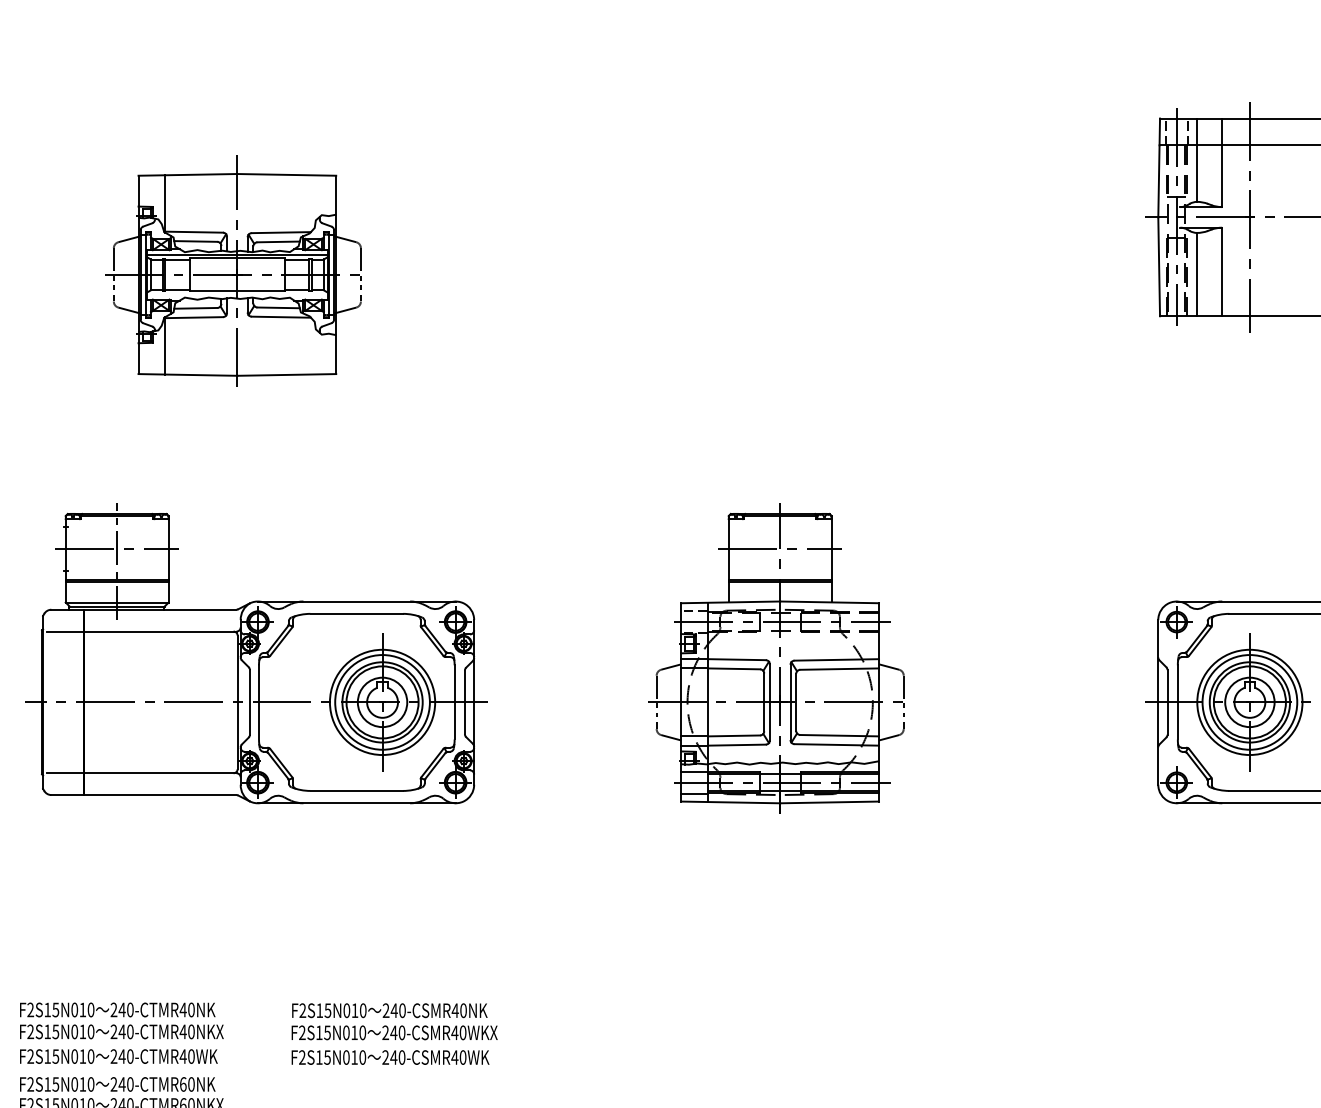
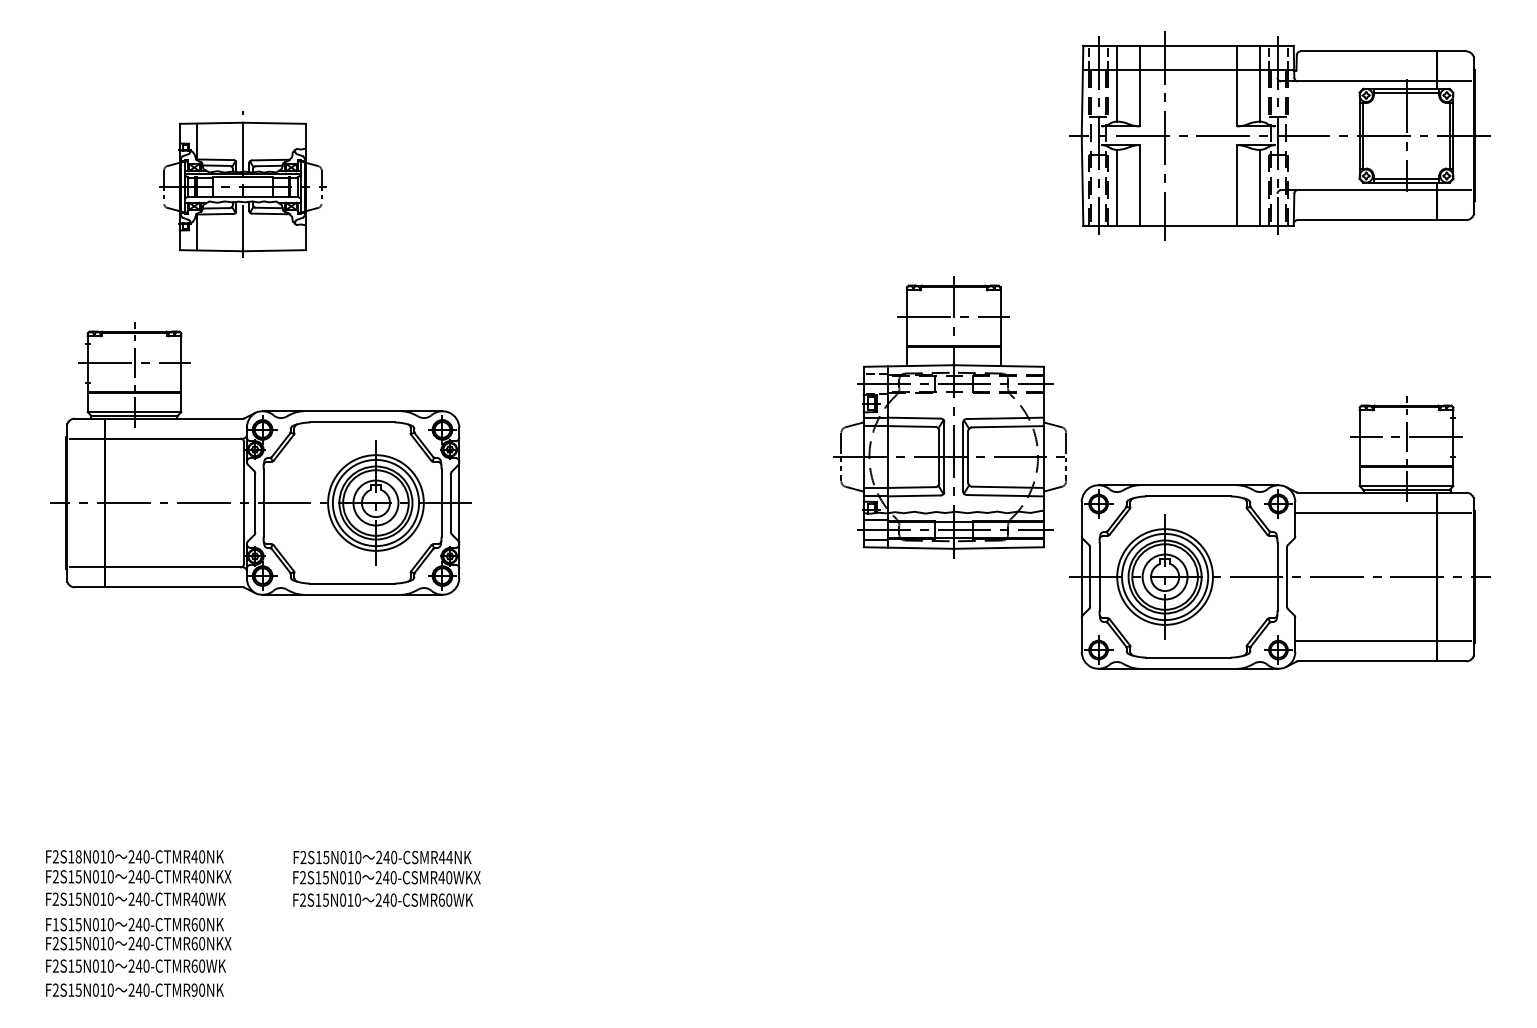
part: (233, 270) -> (240, 184), size x0.7
part: (255, 653) -> (260, 458), moved
part: (775, 658) -> (949, 417), moved
text: (55, 1009) -> (78, 856), F2S15N010 -> F2S18N010
text: (463, 1010) -> (449, 857), 240-CSMR40NK -> 240-CSMR44NK
text: (454, 1056) -> (441, 899), 240-CSMR40WK -> 240-CSMR60WK
text: (30, 1083) -> (55, 923), F2S15N010 -> F1S15N010

